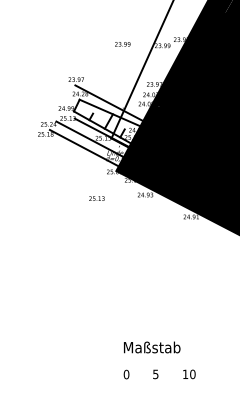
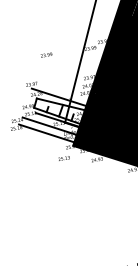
text: (122, 44) -> (46, 55), moved
text: (96, 198) -> (63, 158), moved

